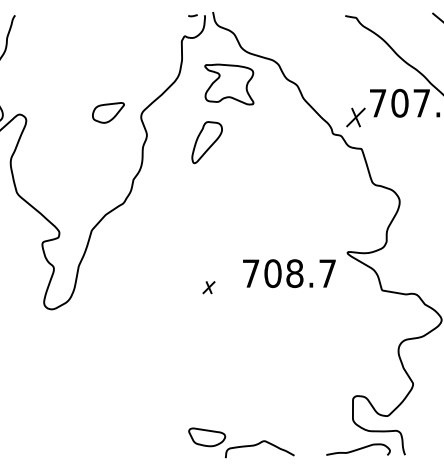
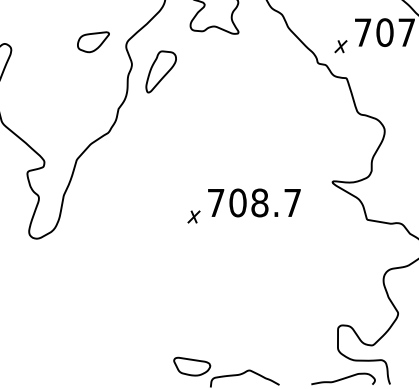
part: (355, 116) -> (340, 45), size x0.62
part: (206, 142) -> (160, 71), moved
text: (289, 273) -> (254, 202), moved

